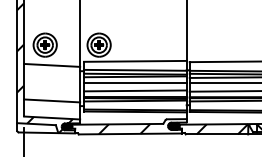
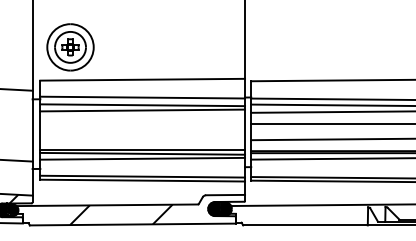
line: (135, 82) -> (143, 121), removed
line: (135, 90) -> (143, 137), removed
hatch: (222, 129) -> (316, 215), removed

